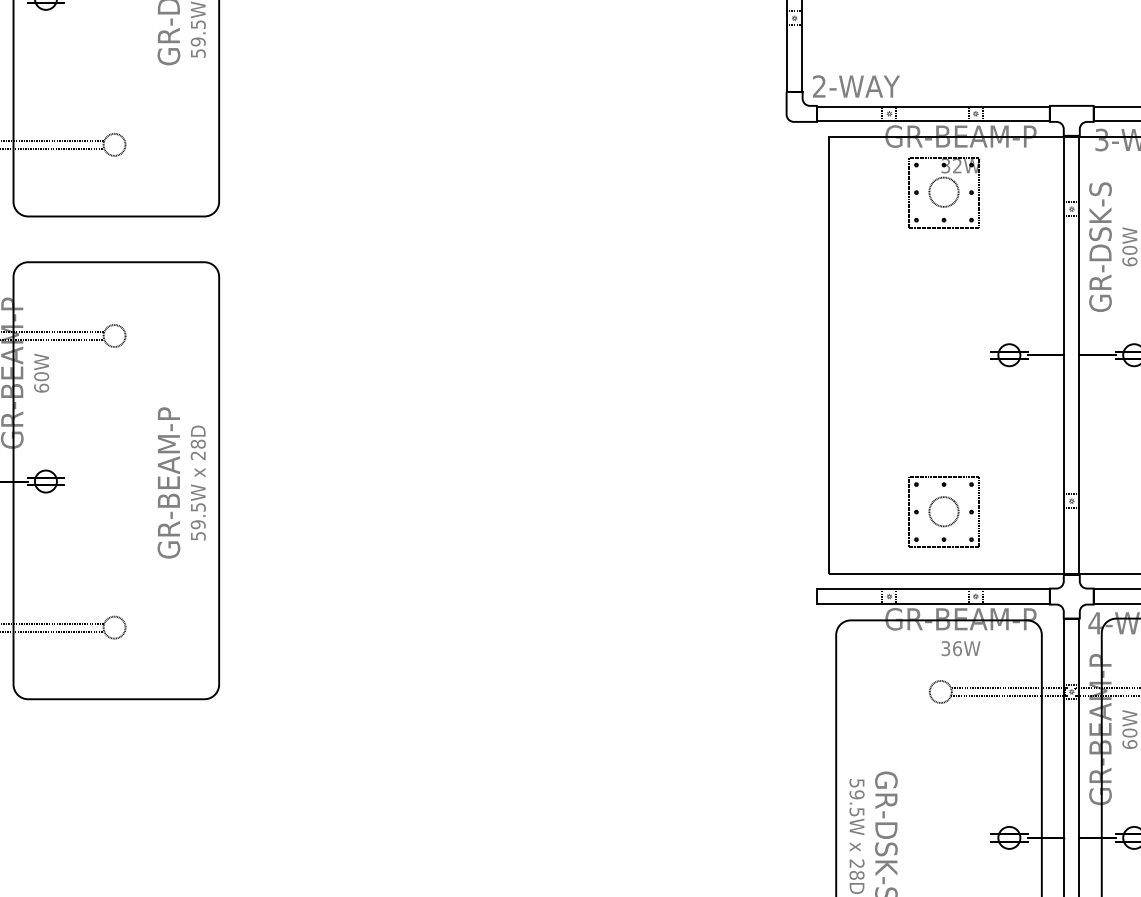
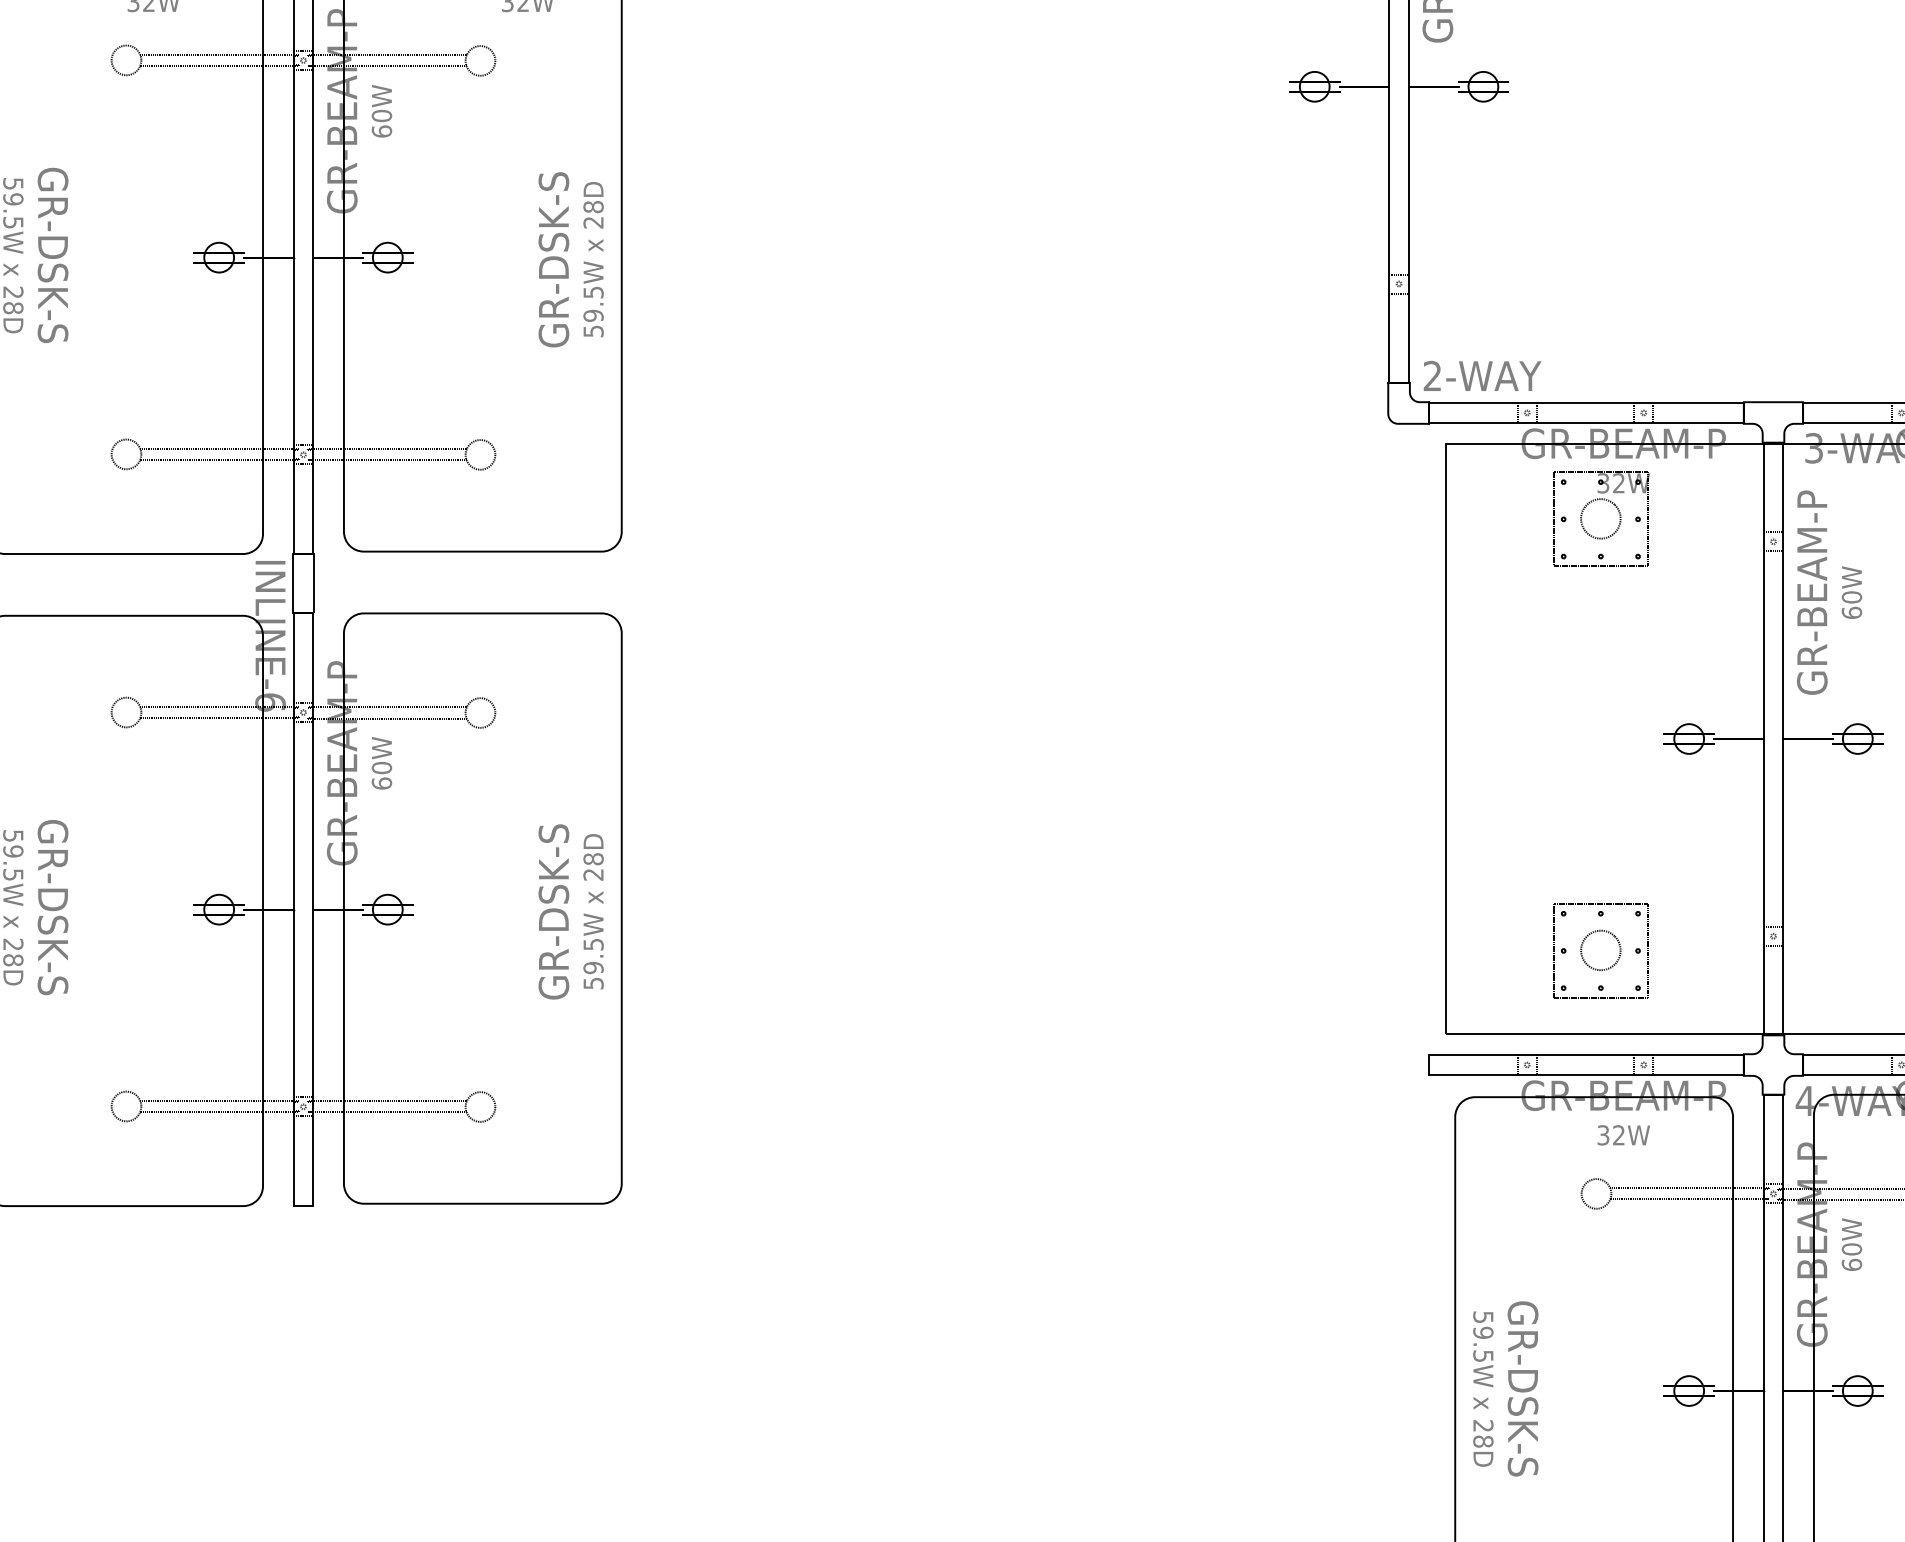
text: (1100, 246) -> (1812, 592), GR-DSK-S -> GR-BEAM-P
text: (168, 482) -> (553, 911), GR-BEAM-P -> GR-DSK-S
text: (957, 648) -> (1619, 1135), 36W -> 32W

